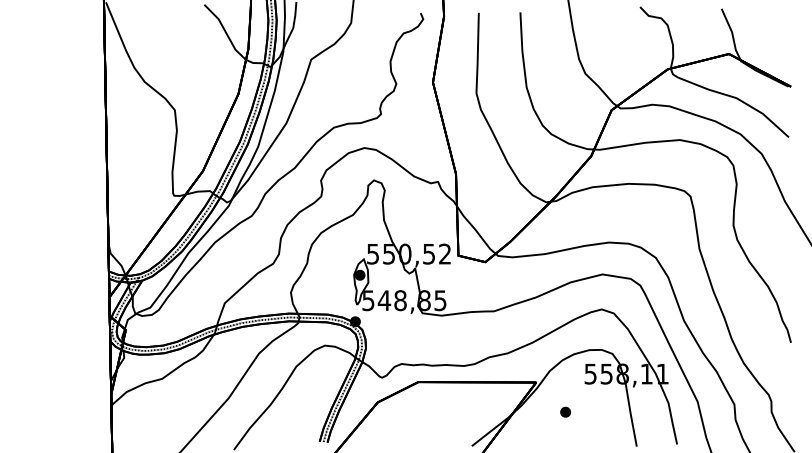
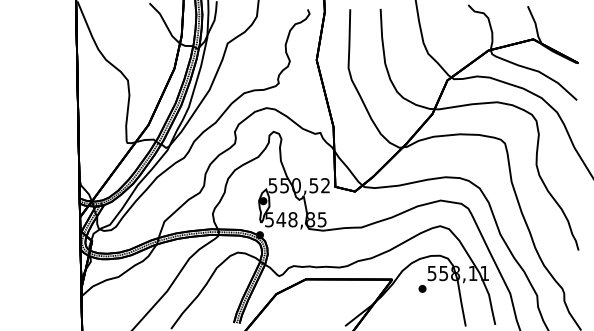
part: (565, 411) -> (422, 288), moved

